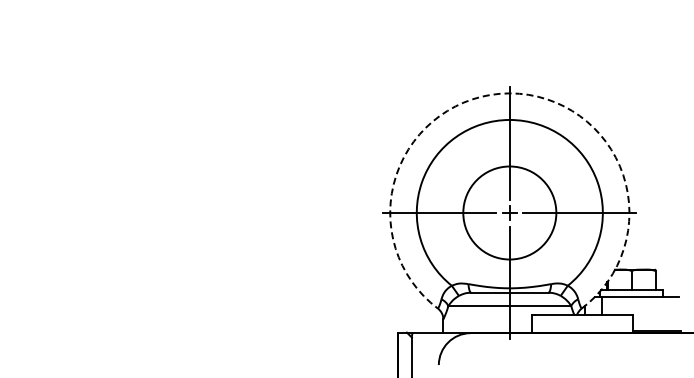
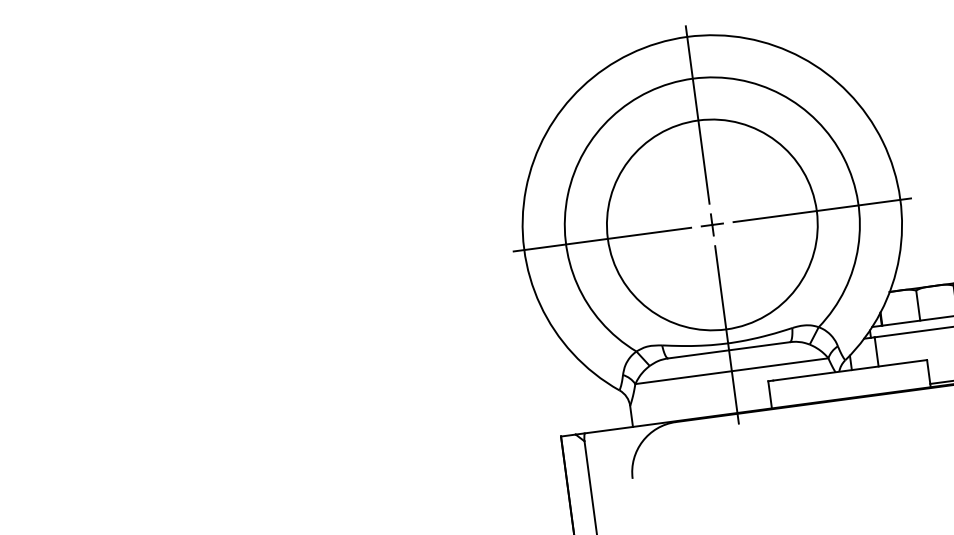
arc: (509, 93) -> (686, 37), dashed -> solid
circle: (509, 212) -> (711, 224), size x1.43

